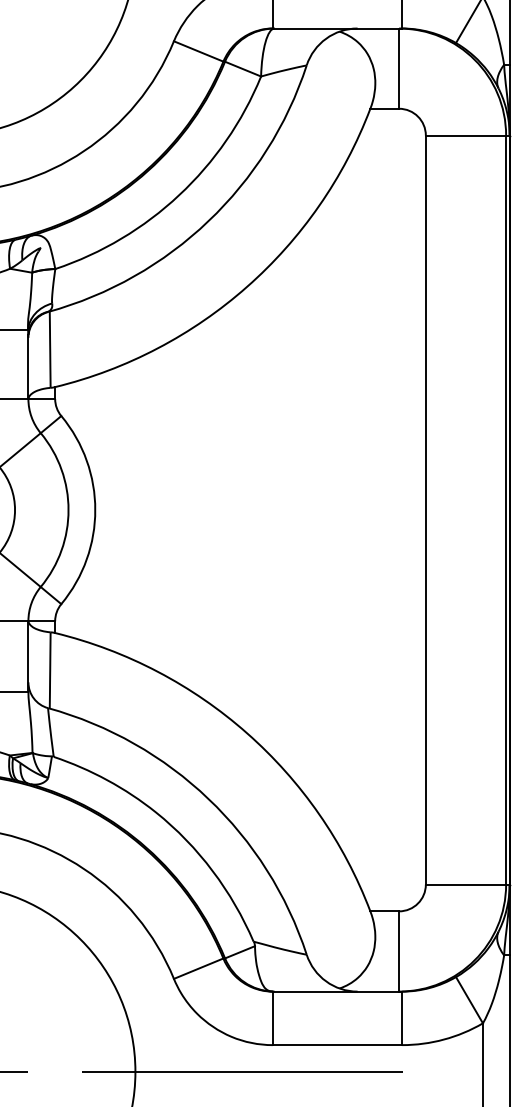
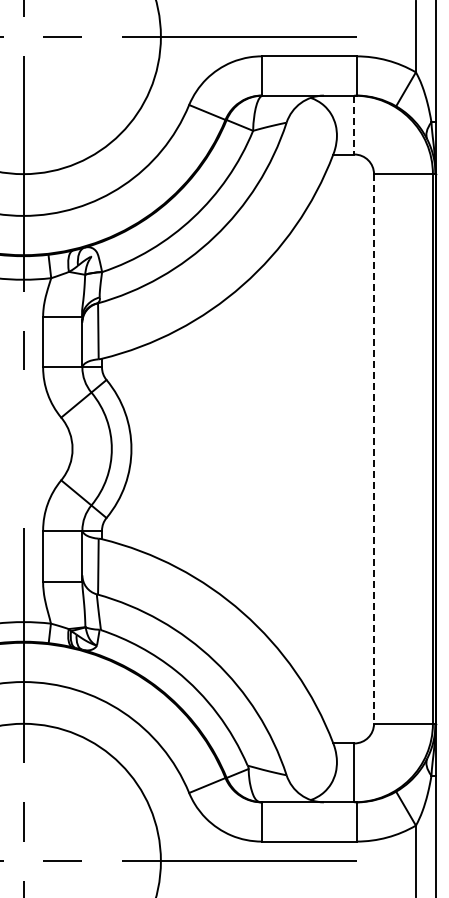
line: (399, 69) -> (354, 125), solid -> dashed
line: (426, 509) -> (374, 448), solid -> dashed

